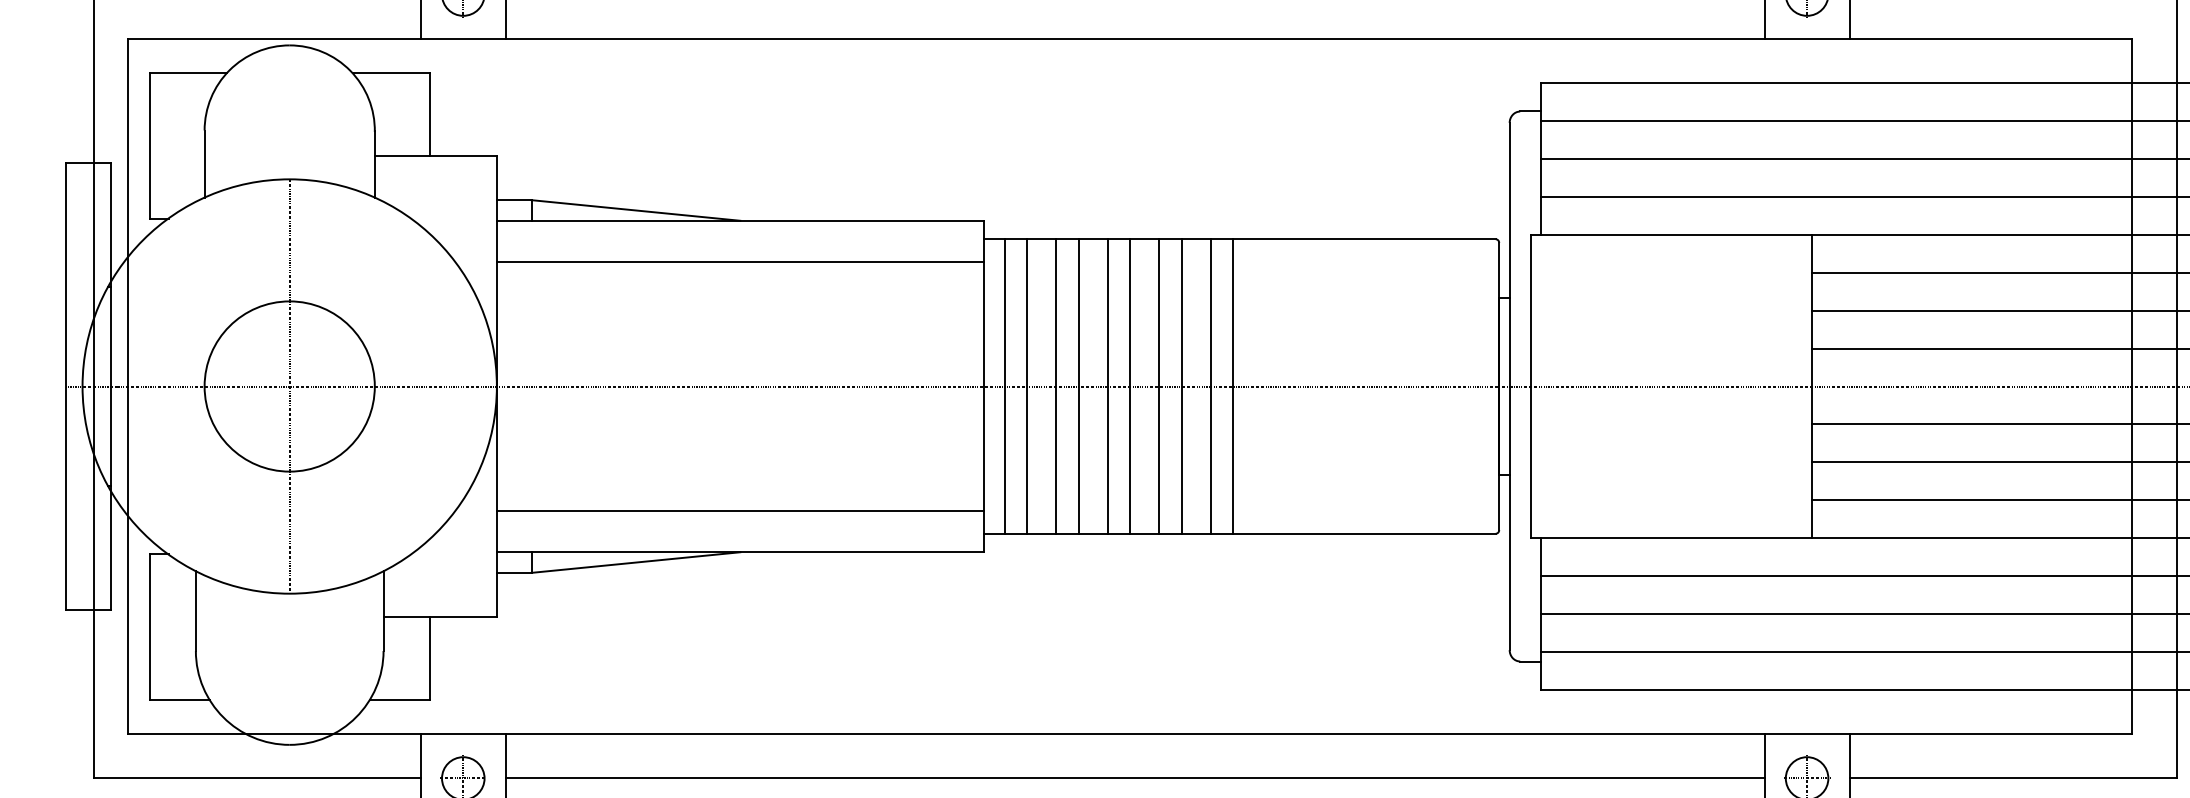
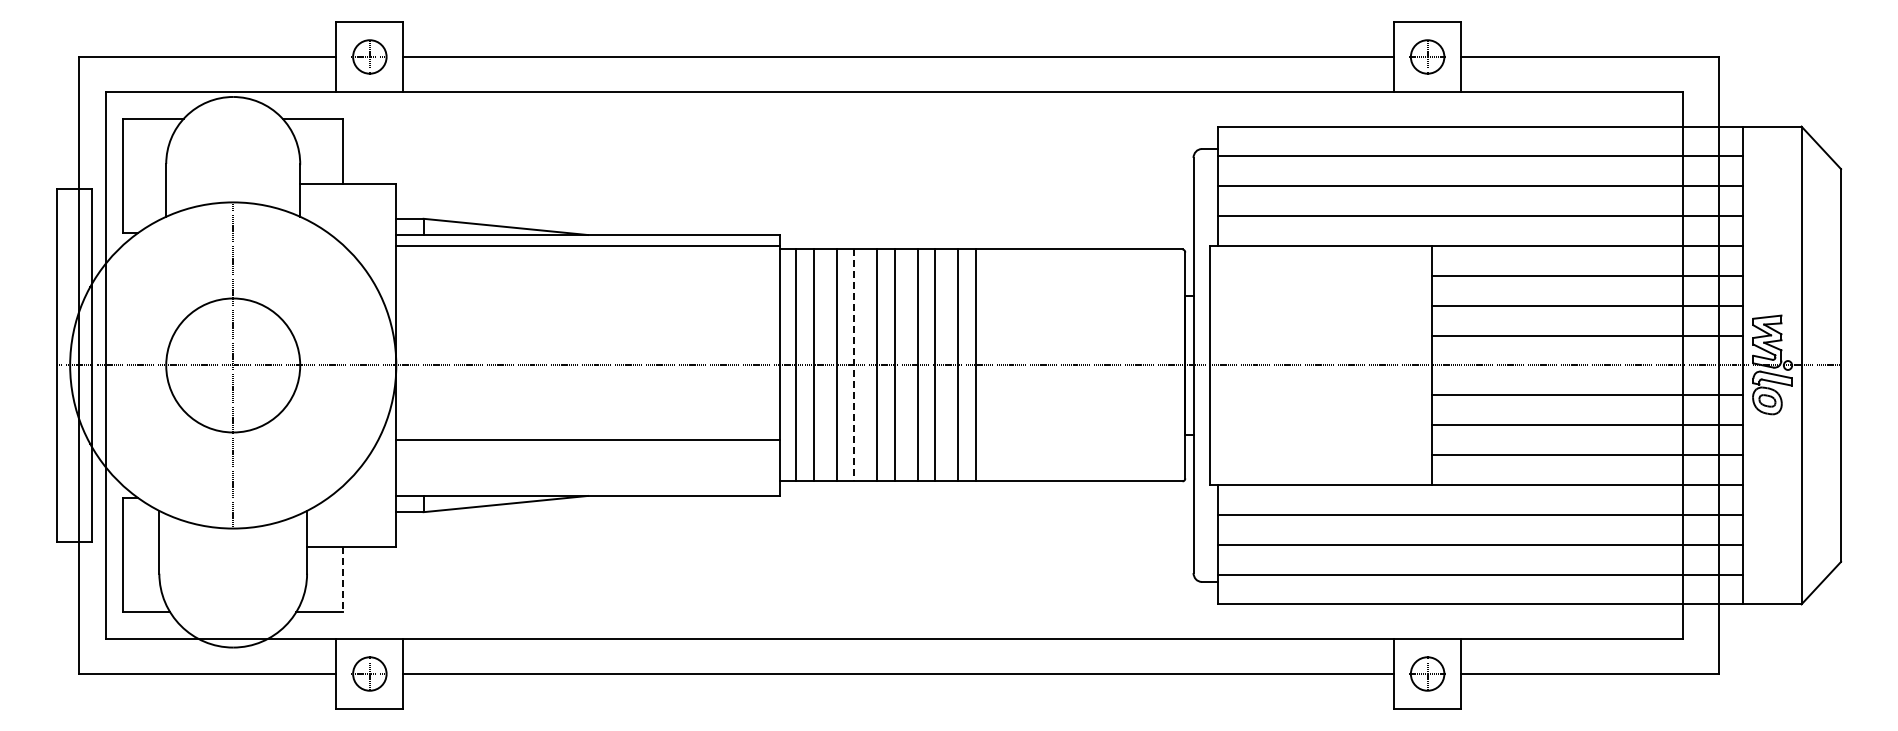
line: (739, 262) -> (587, 245), moved
line: (1078, 386) -> (854, 365), solid -> dashed
line: (739, 511) -> (587, 440), moved
line: (429, 658) -> (343, 579), solid -> dashed

